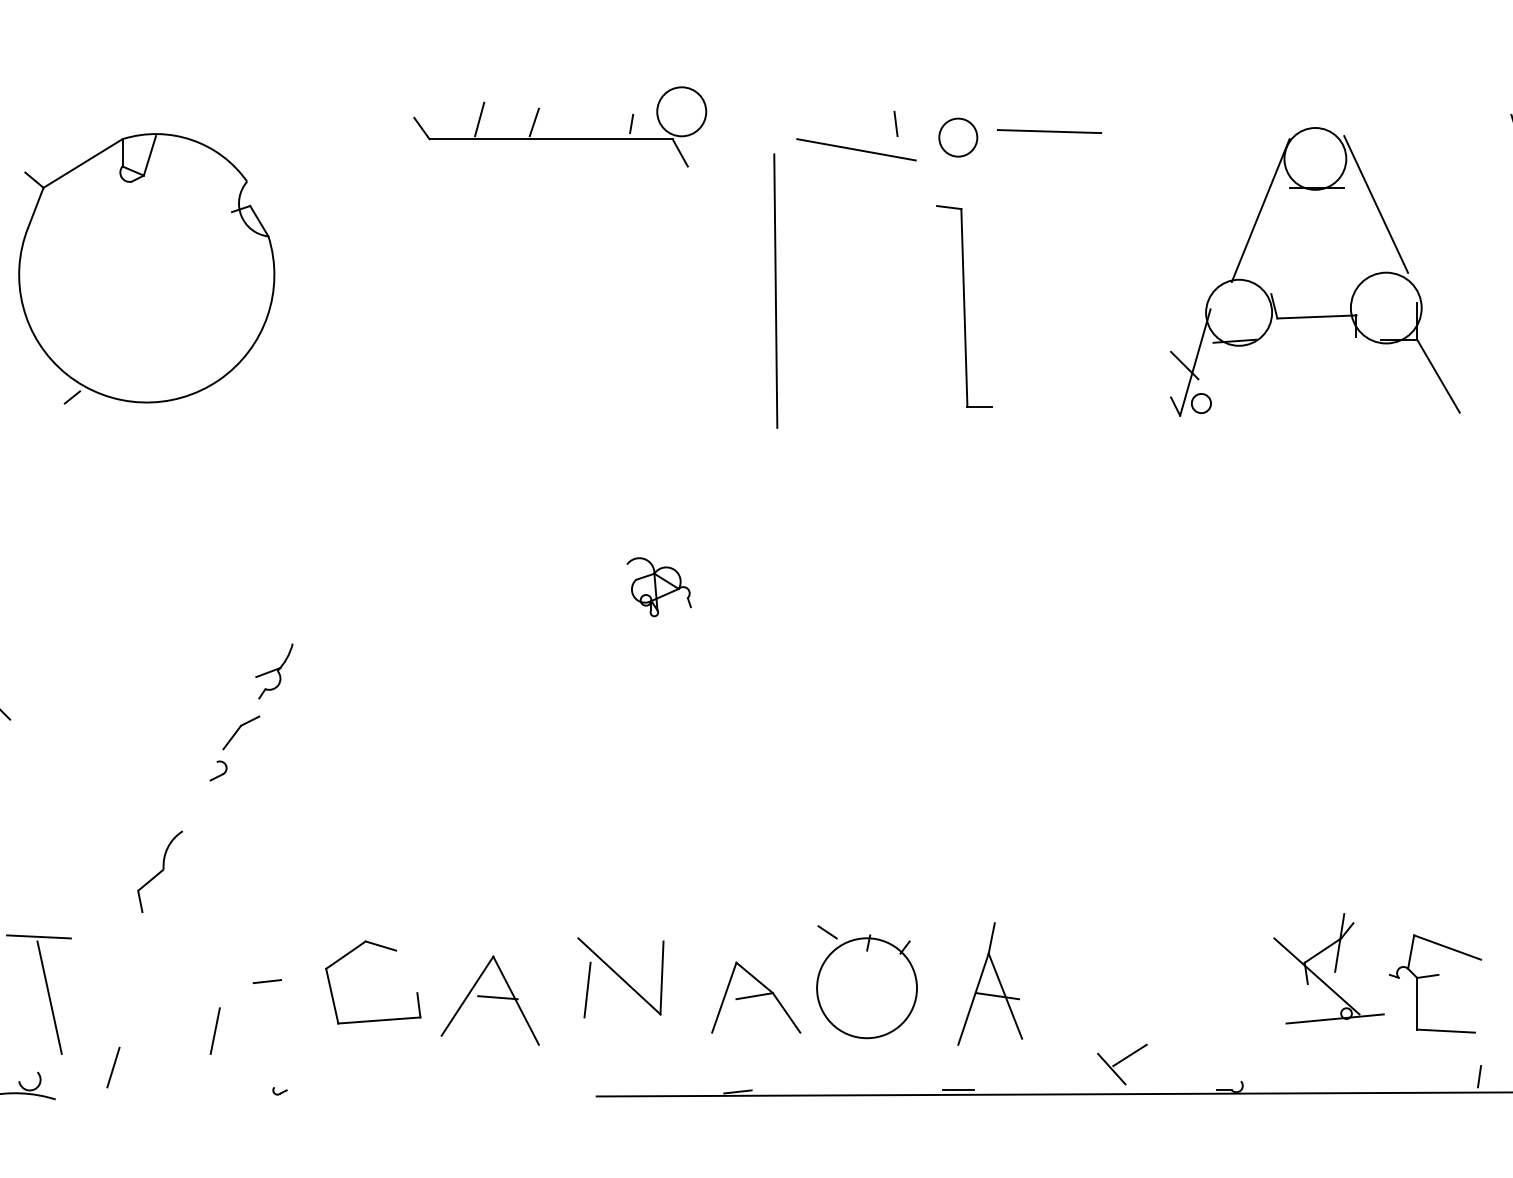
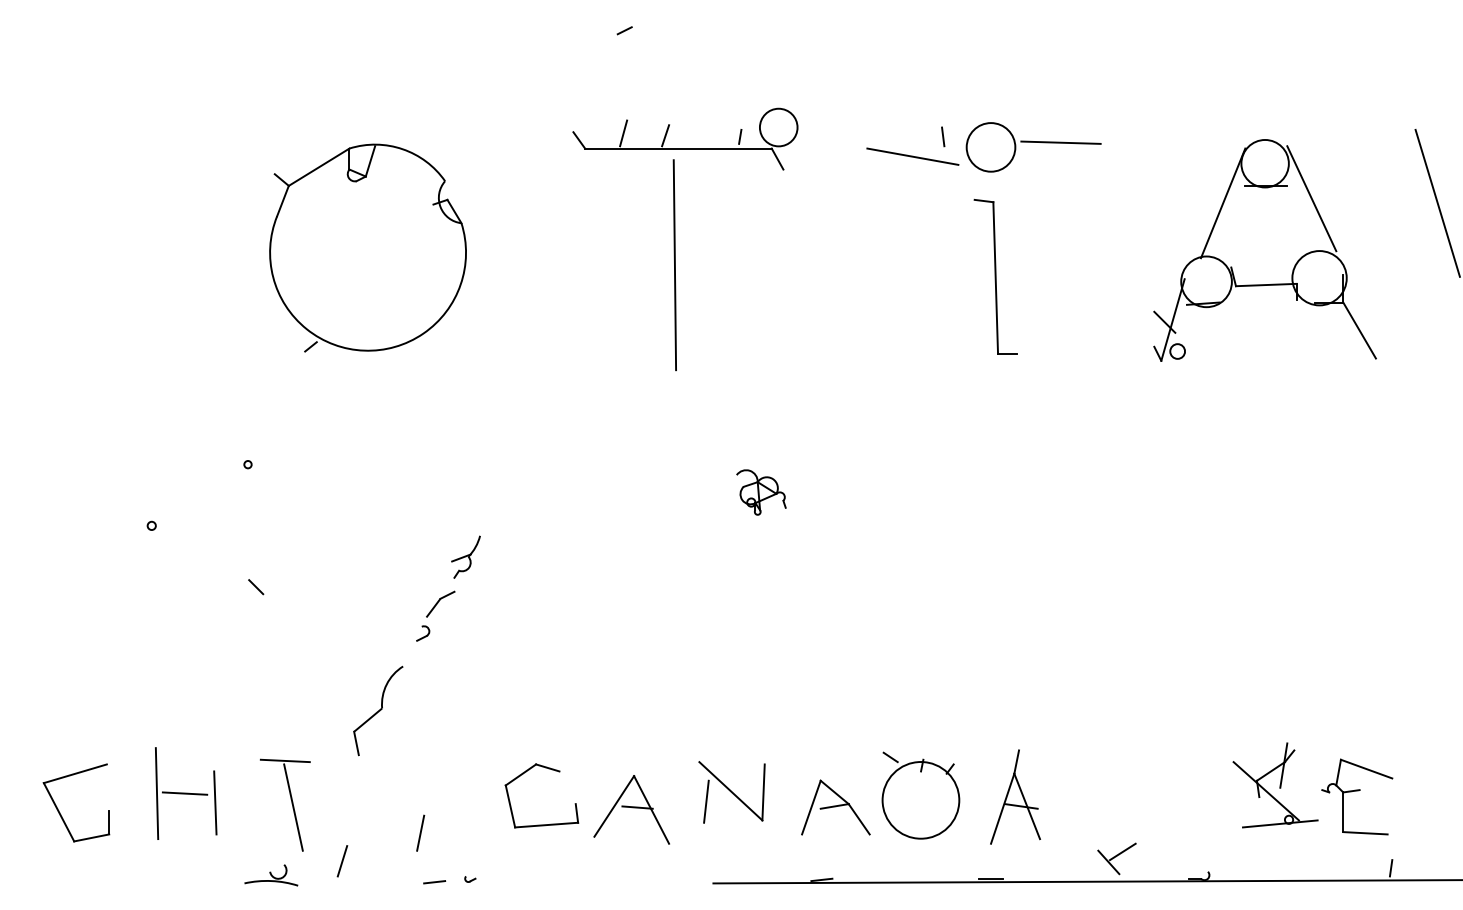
circle: (957, 137) -> (990, 147), size x1.67
line: (775, 291) -> (674, 265), moved
part: (160, 871) -> (378, 710), size x1.43
line: (267, 981) -> (434, 882), moved

